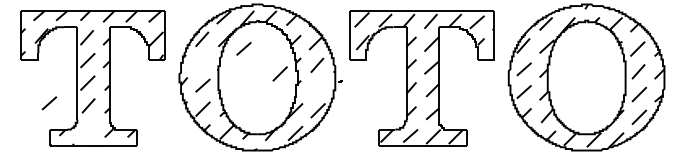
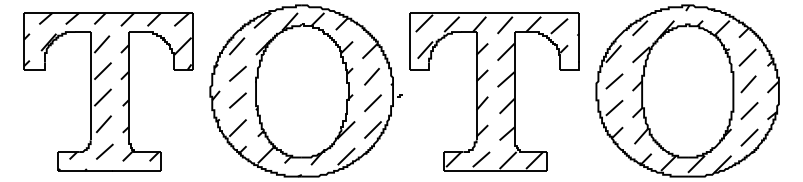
line: (243, 48) -> (237, 73), moved
line: (279, 73) -> (372, 102), moved
line: (49, 103) -> (104, 151), moved

